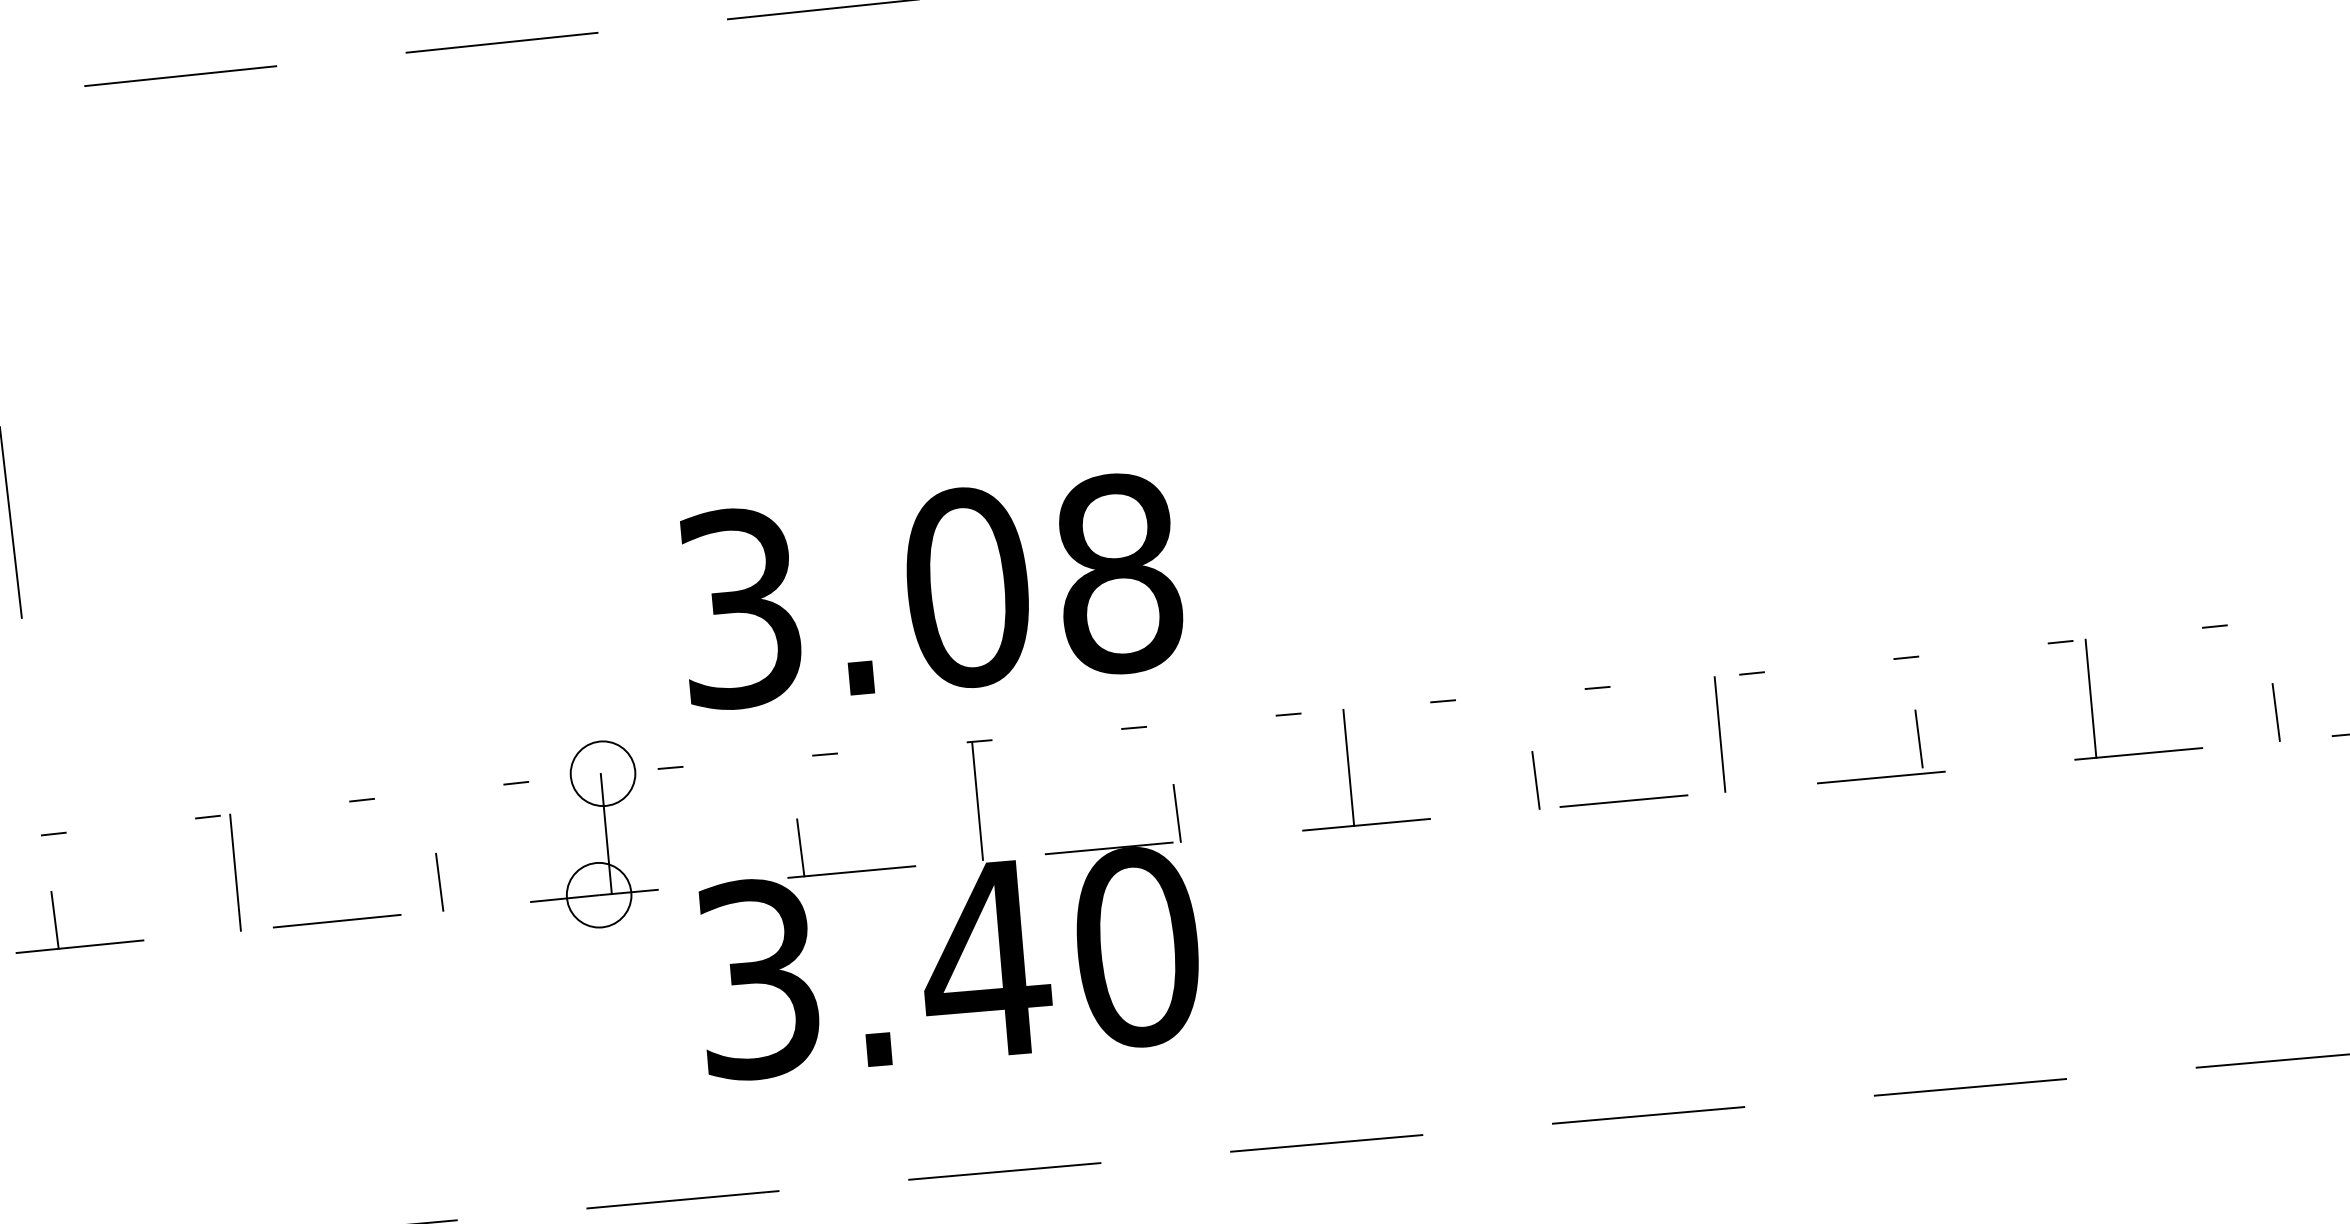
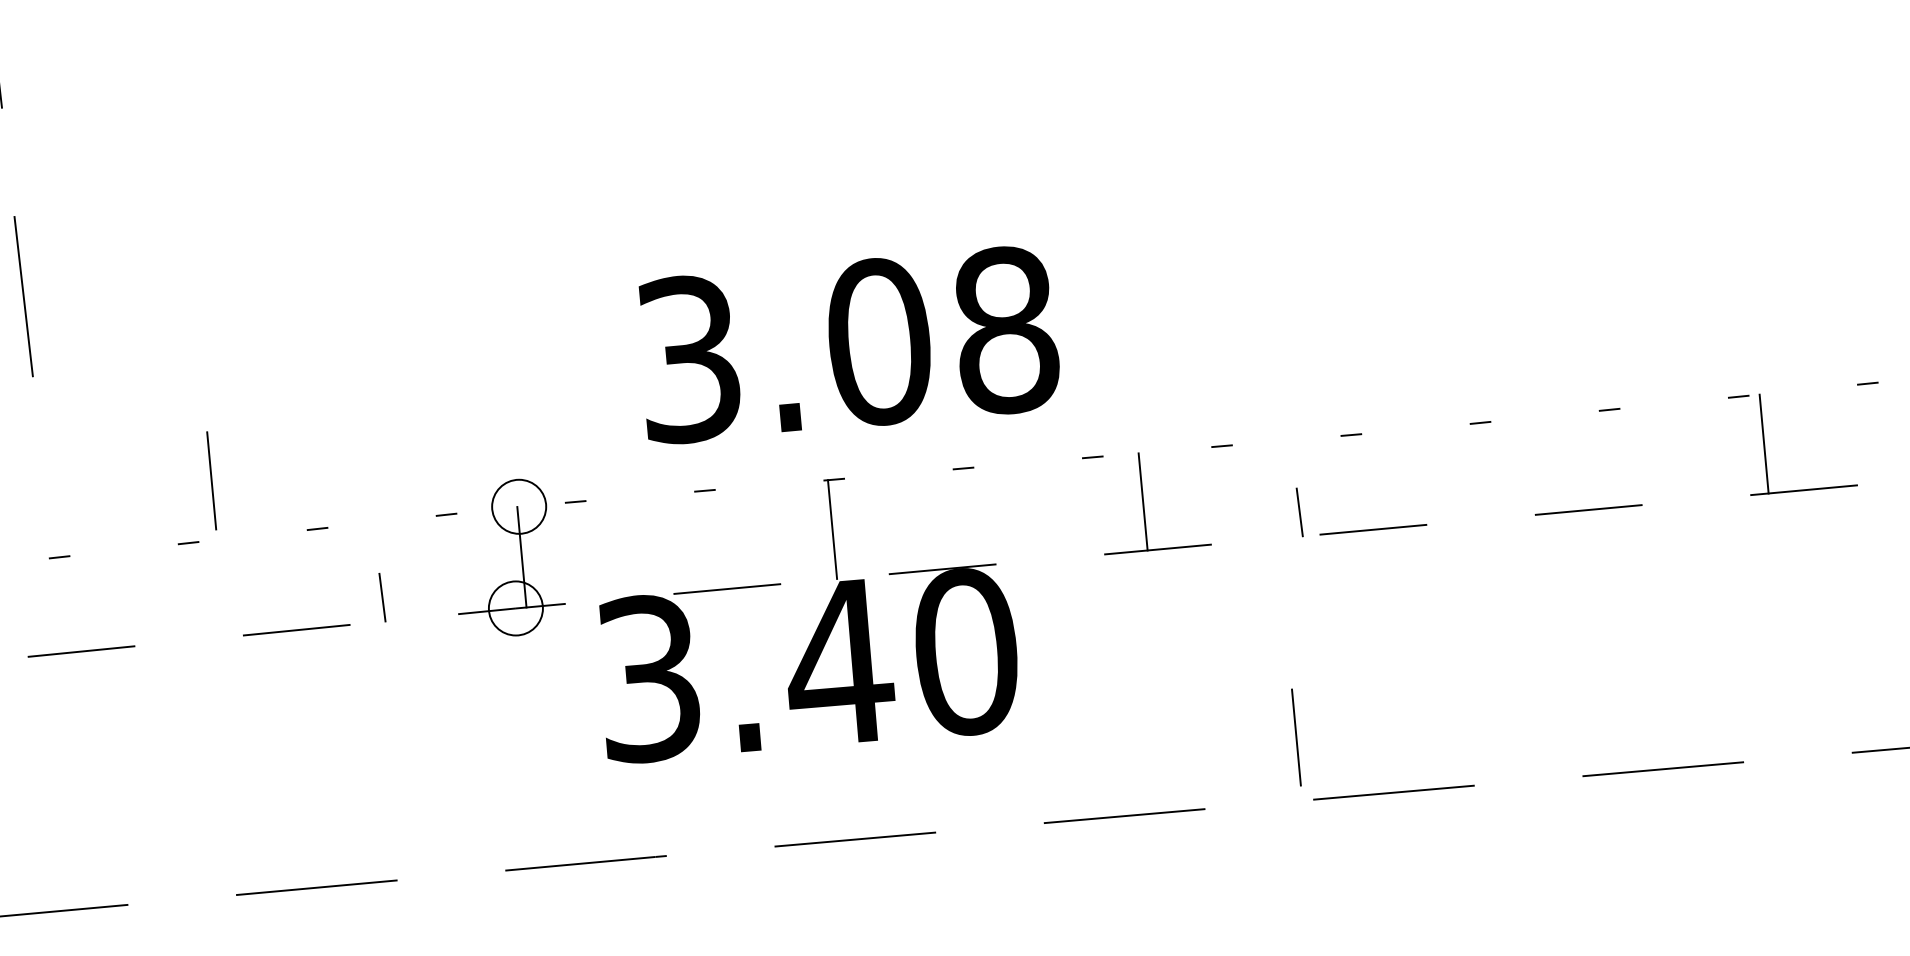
text: (931, 591) -> (849, 345), moved
line: (1719, 734) -> (1296, 737), moved
line: (1918, 738) -> (1619, 477), removed
line: (1176, 812) -> (998, 539), removed
line: (800, 847) -> (684, 568), removed
line: (235, 872) -> (211, 480), moved
line: (54, 919) -> (60, 628), removed

